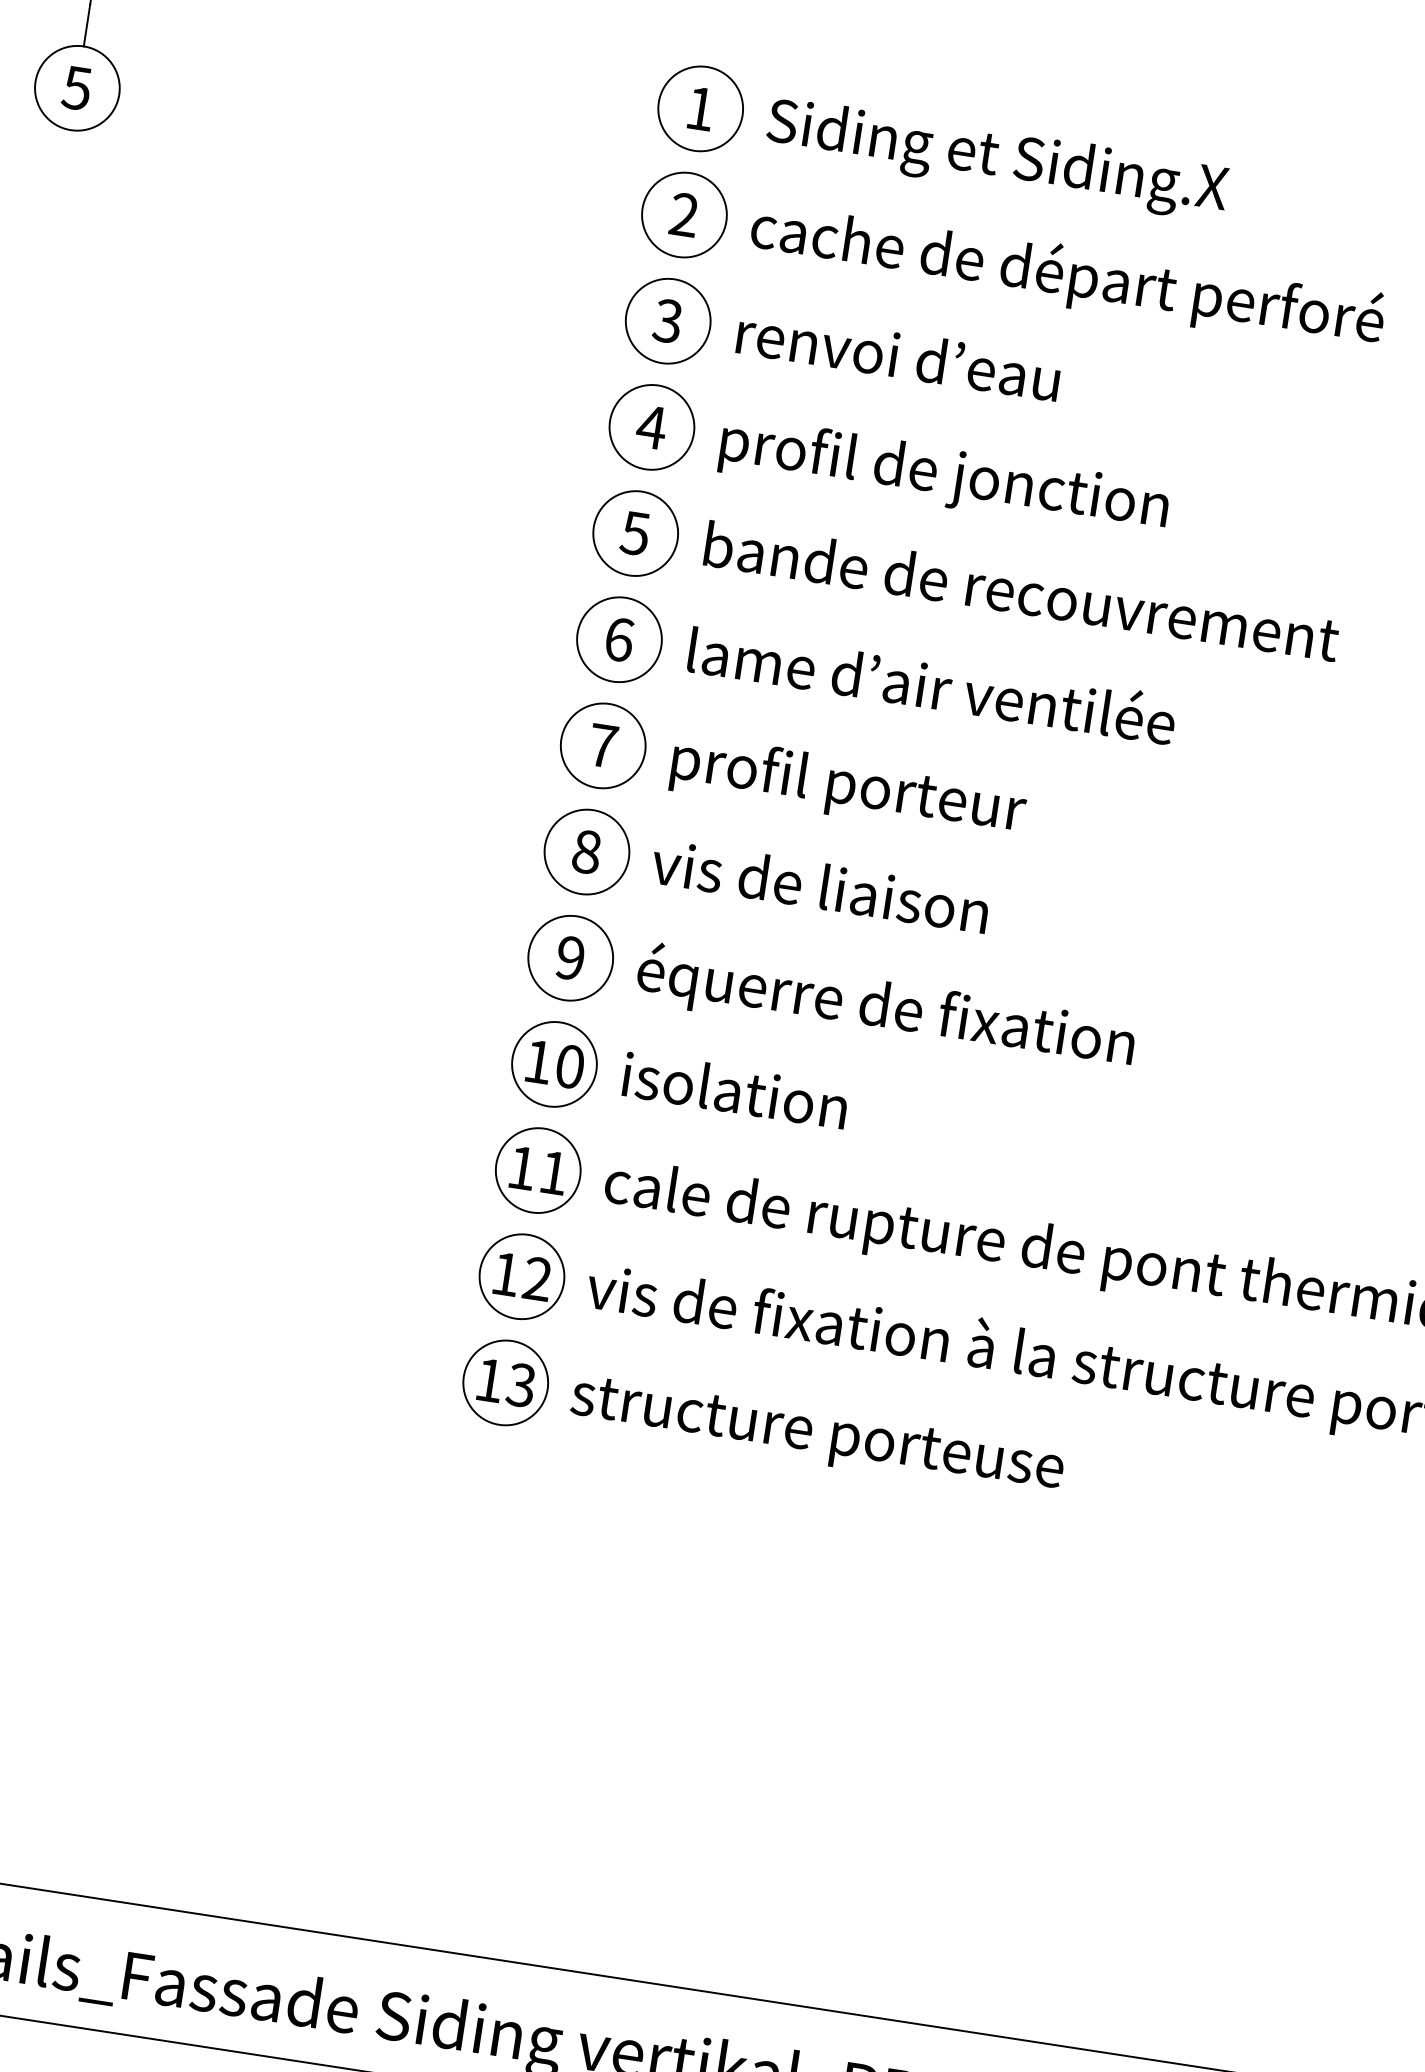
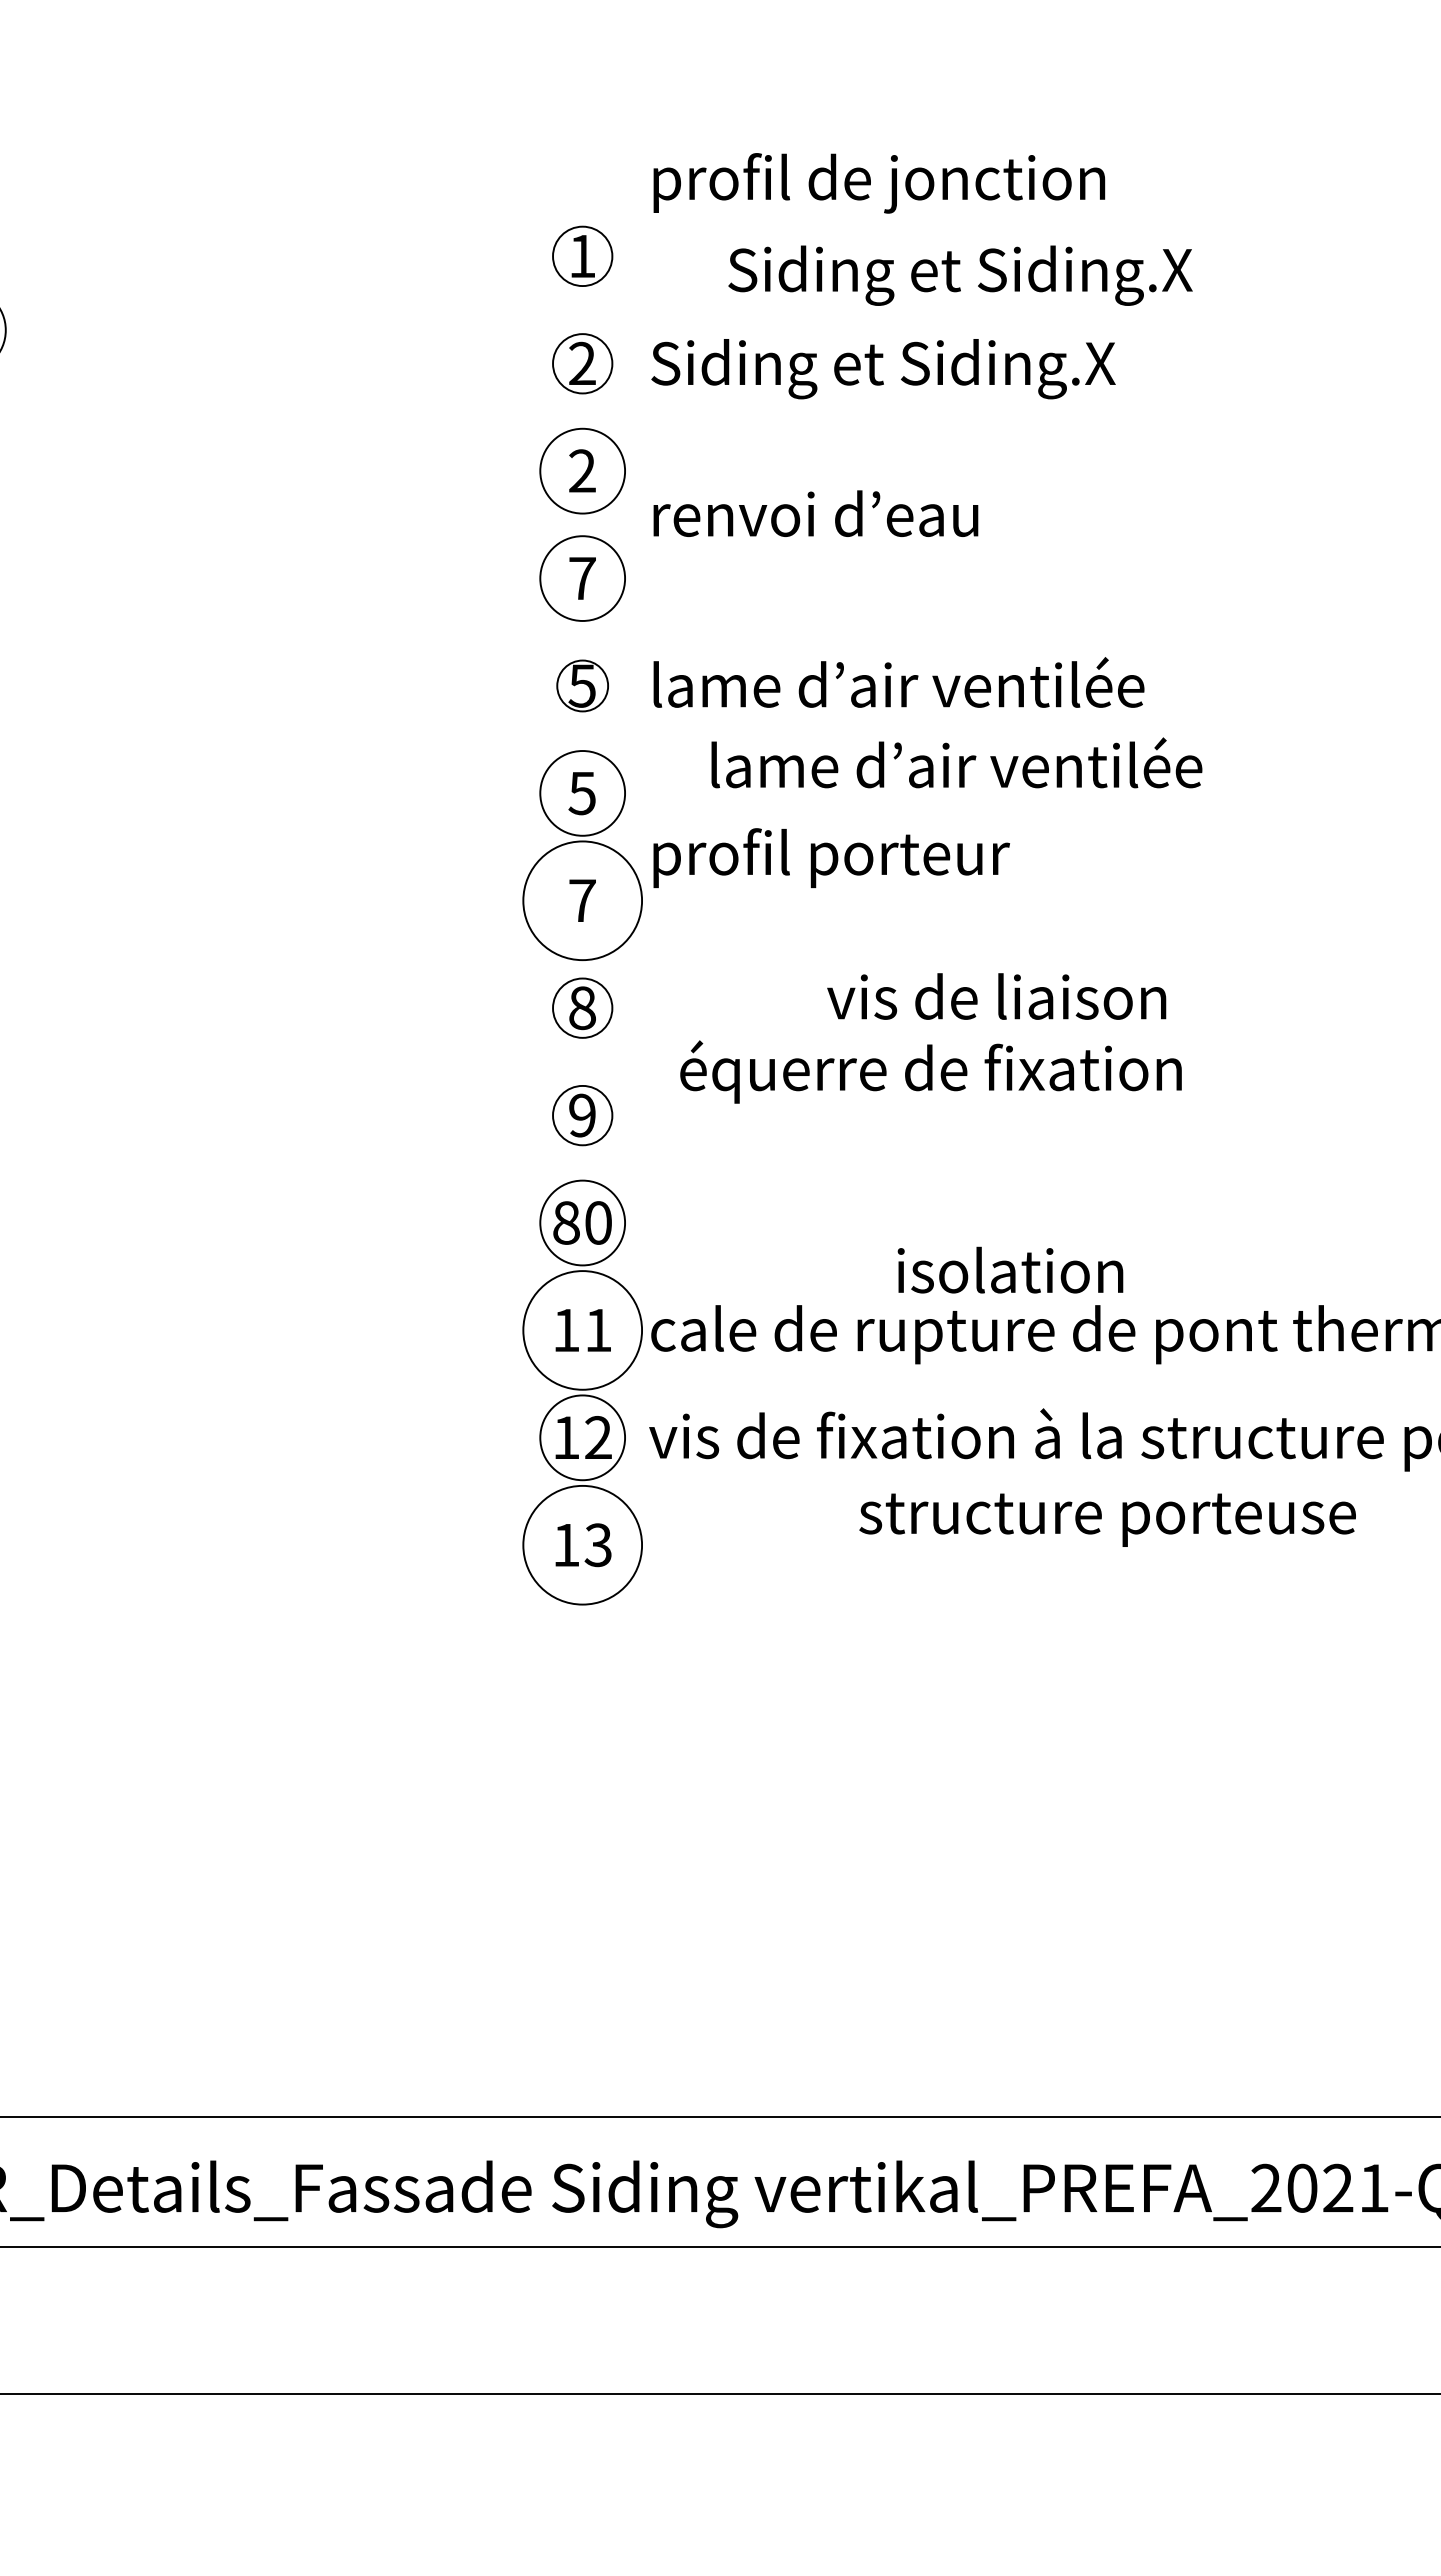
circle: (700, 108) -> (582, 255), size x0.7
text: (997, 159) -> (960, 275), moved
circle: (684, 214) -> (582, 363), size x0.7
text: (1067, 276) -> (970, 366), cache de départ perforé -> Siding et Siding.X
text: (666, 321) -> (581, 471), 3 -> 2
text: (898, 354) -> (815, 513), moved
text: (650, 427) -> (581, 578), 4 -> 7
text: (944, 477) -> (879, 183), moved
circle: (635, 533) -> (582, 685), size x0.6
text: (1022, 589) -> (973, 682), bande de recouvrement -> lame d’air ventilée
text: (619, 639) -> (582, 793), 6 -> 5
text: (932, 683) -> (956, 762), moved
circle: (603, 745) -> (582, 900), size x1.4
text: (848, 788) -> (831, 858), moved
circle: (586, 851) -> (582, 1007), size x0.7
text: (820, 886) -> (996, 996), moved
circle: (570, 958) -> (582, 1115), size x0.7
text: (885, 1008) -> (930, 1071), moved
text: (538, 1061) -> (566, 1222), 10 -> 80
text: (735, 1089) -> (1010, 1269), moved
circle: (538, 1170) -> (582, 1330), size x1.4
circle: (505, 1382) -> (582, 1544), size x1.4
text: (816, 1436) -> (1107, 1519), moved

